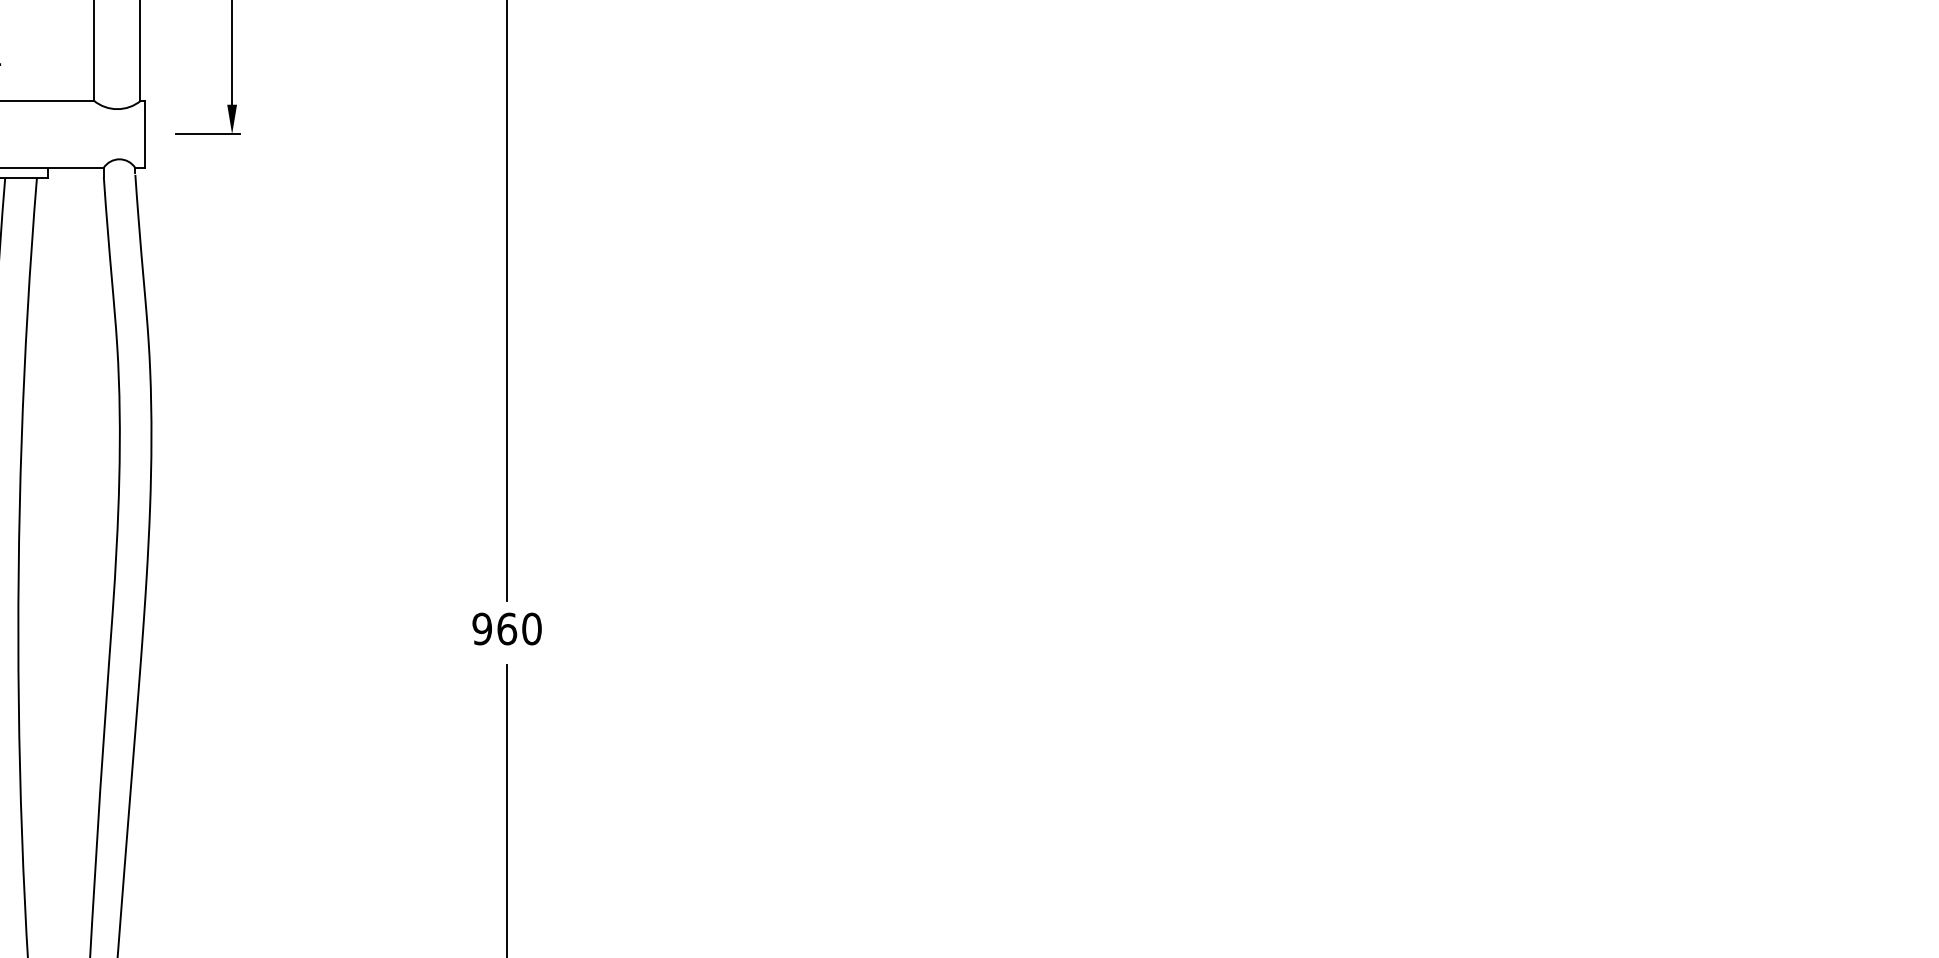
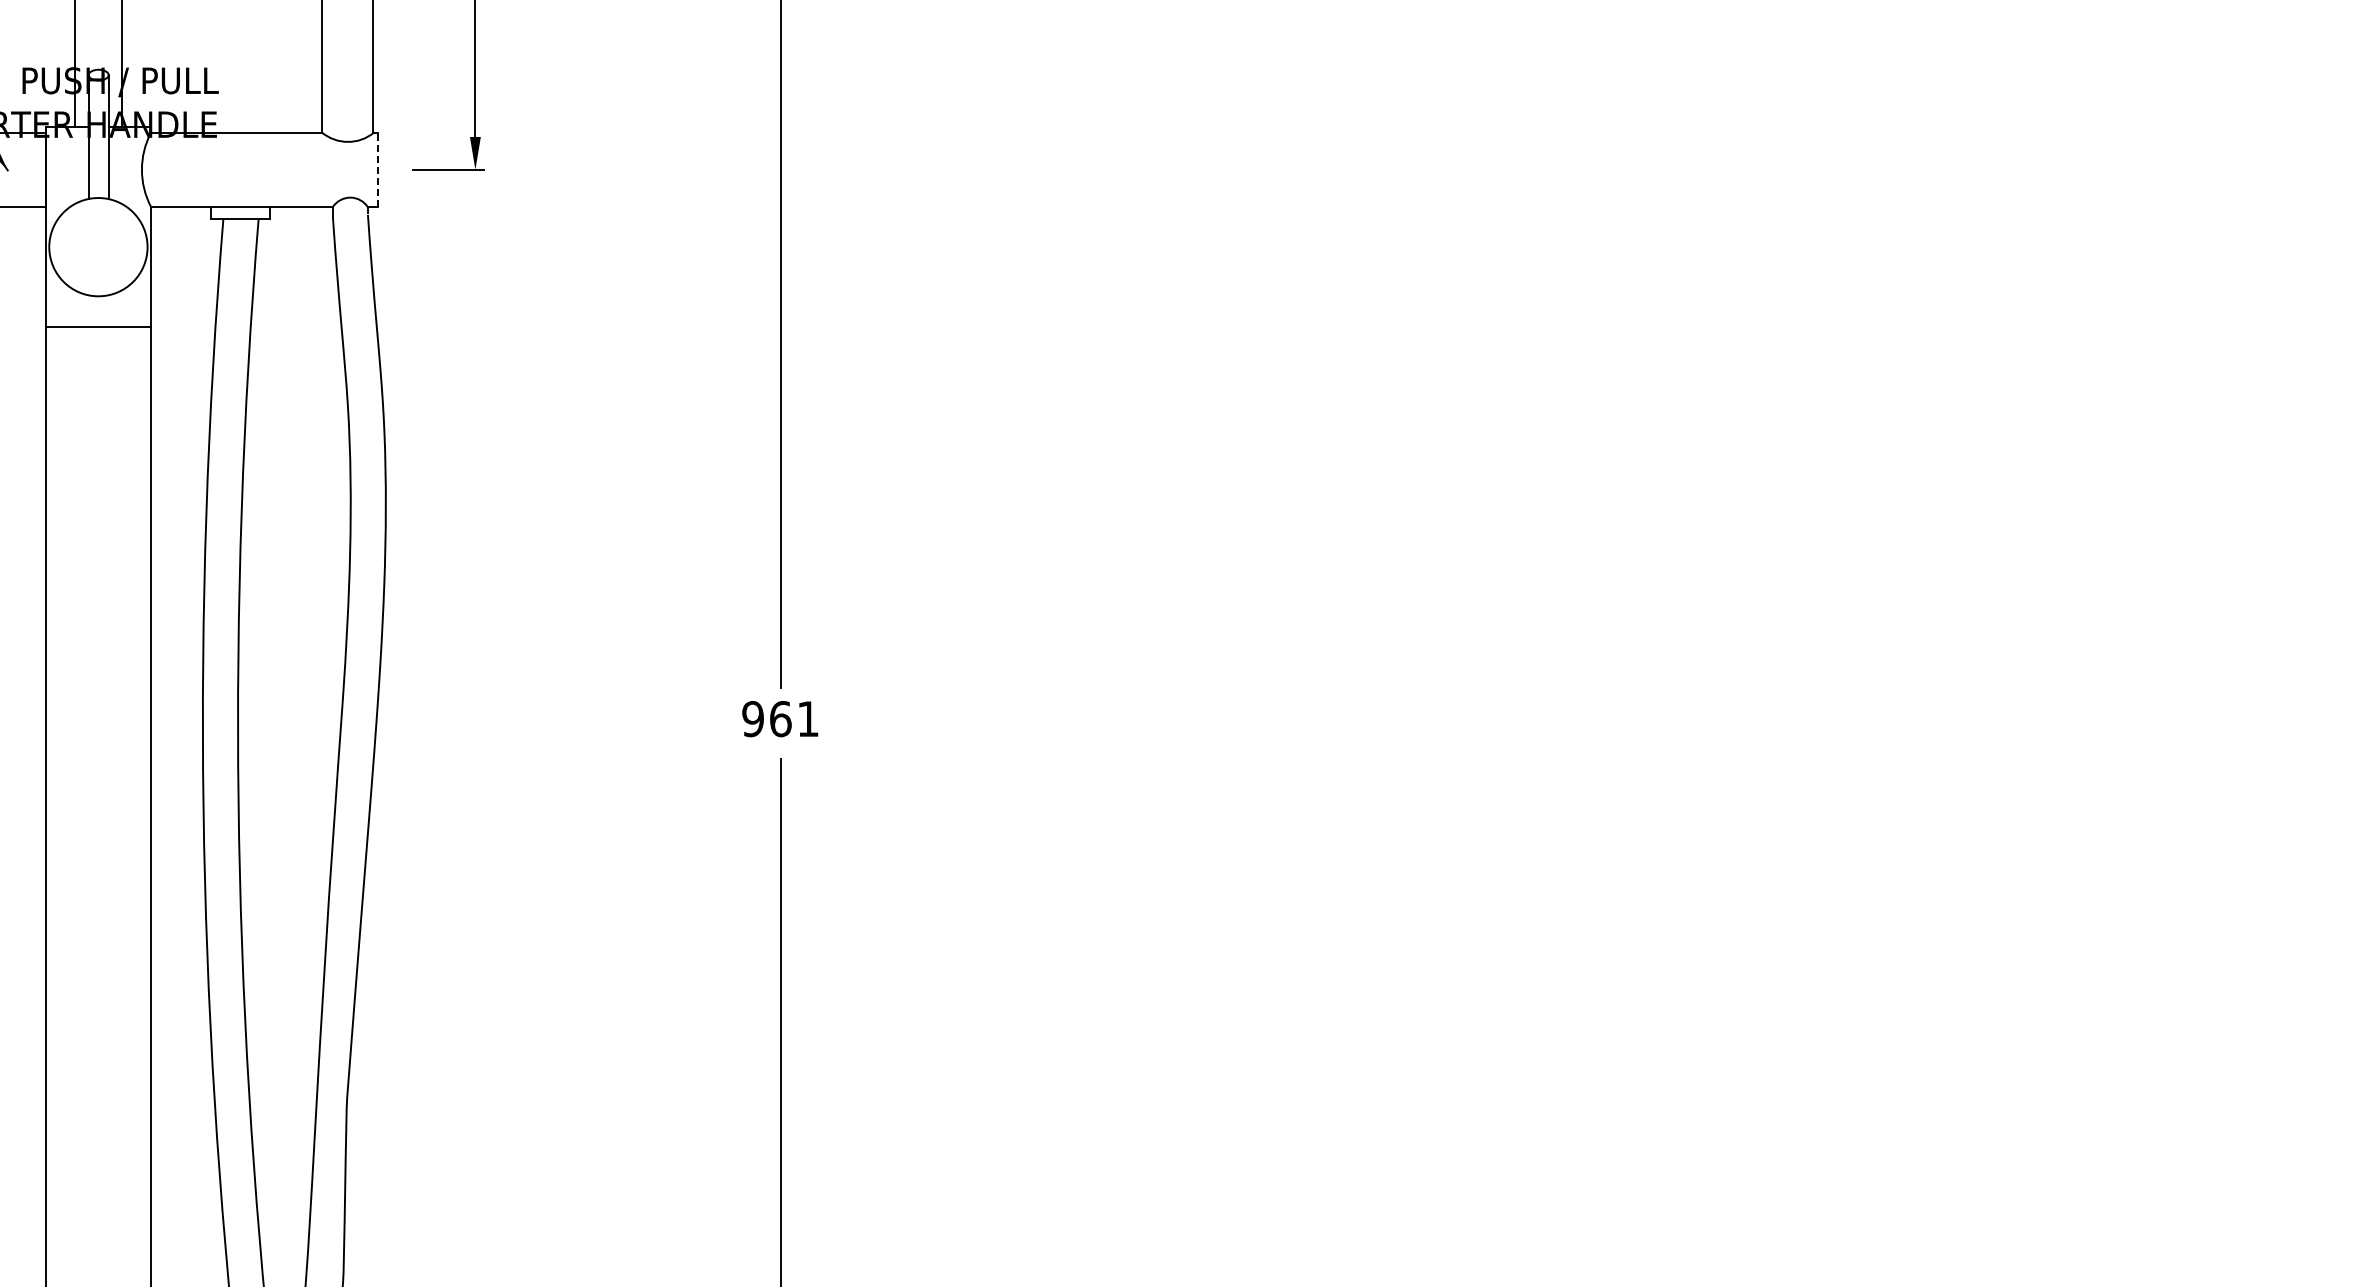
line: (144, 134) -> (378, 169), solid -> dashed
text: (532, 629) -> (808, 719), 960 -> 961

